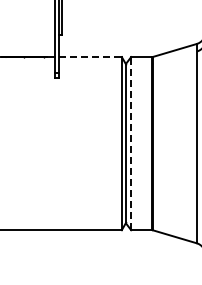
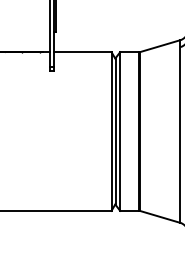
line: (91, 57) -> (83, 52), dashed -> solid
line: (131, 143) -> (120, 131), dashed -> solid

